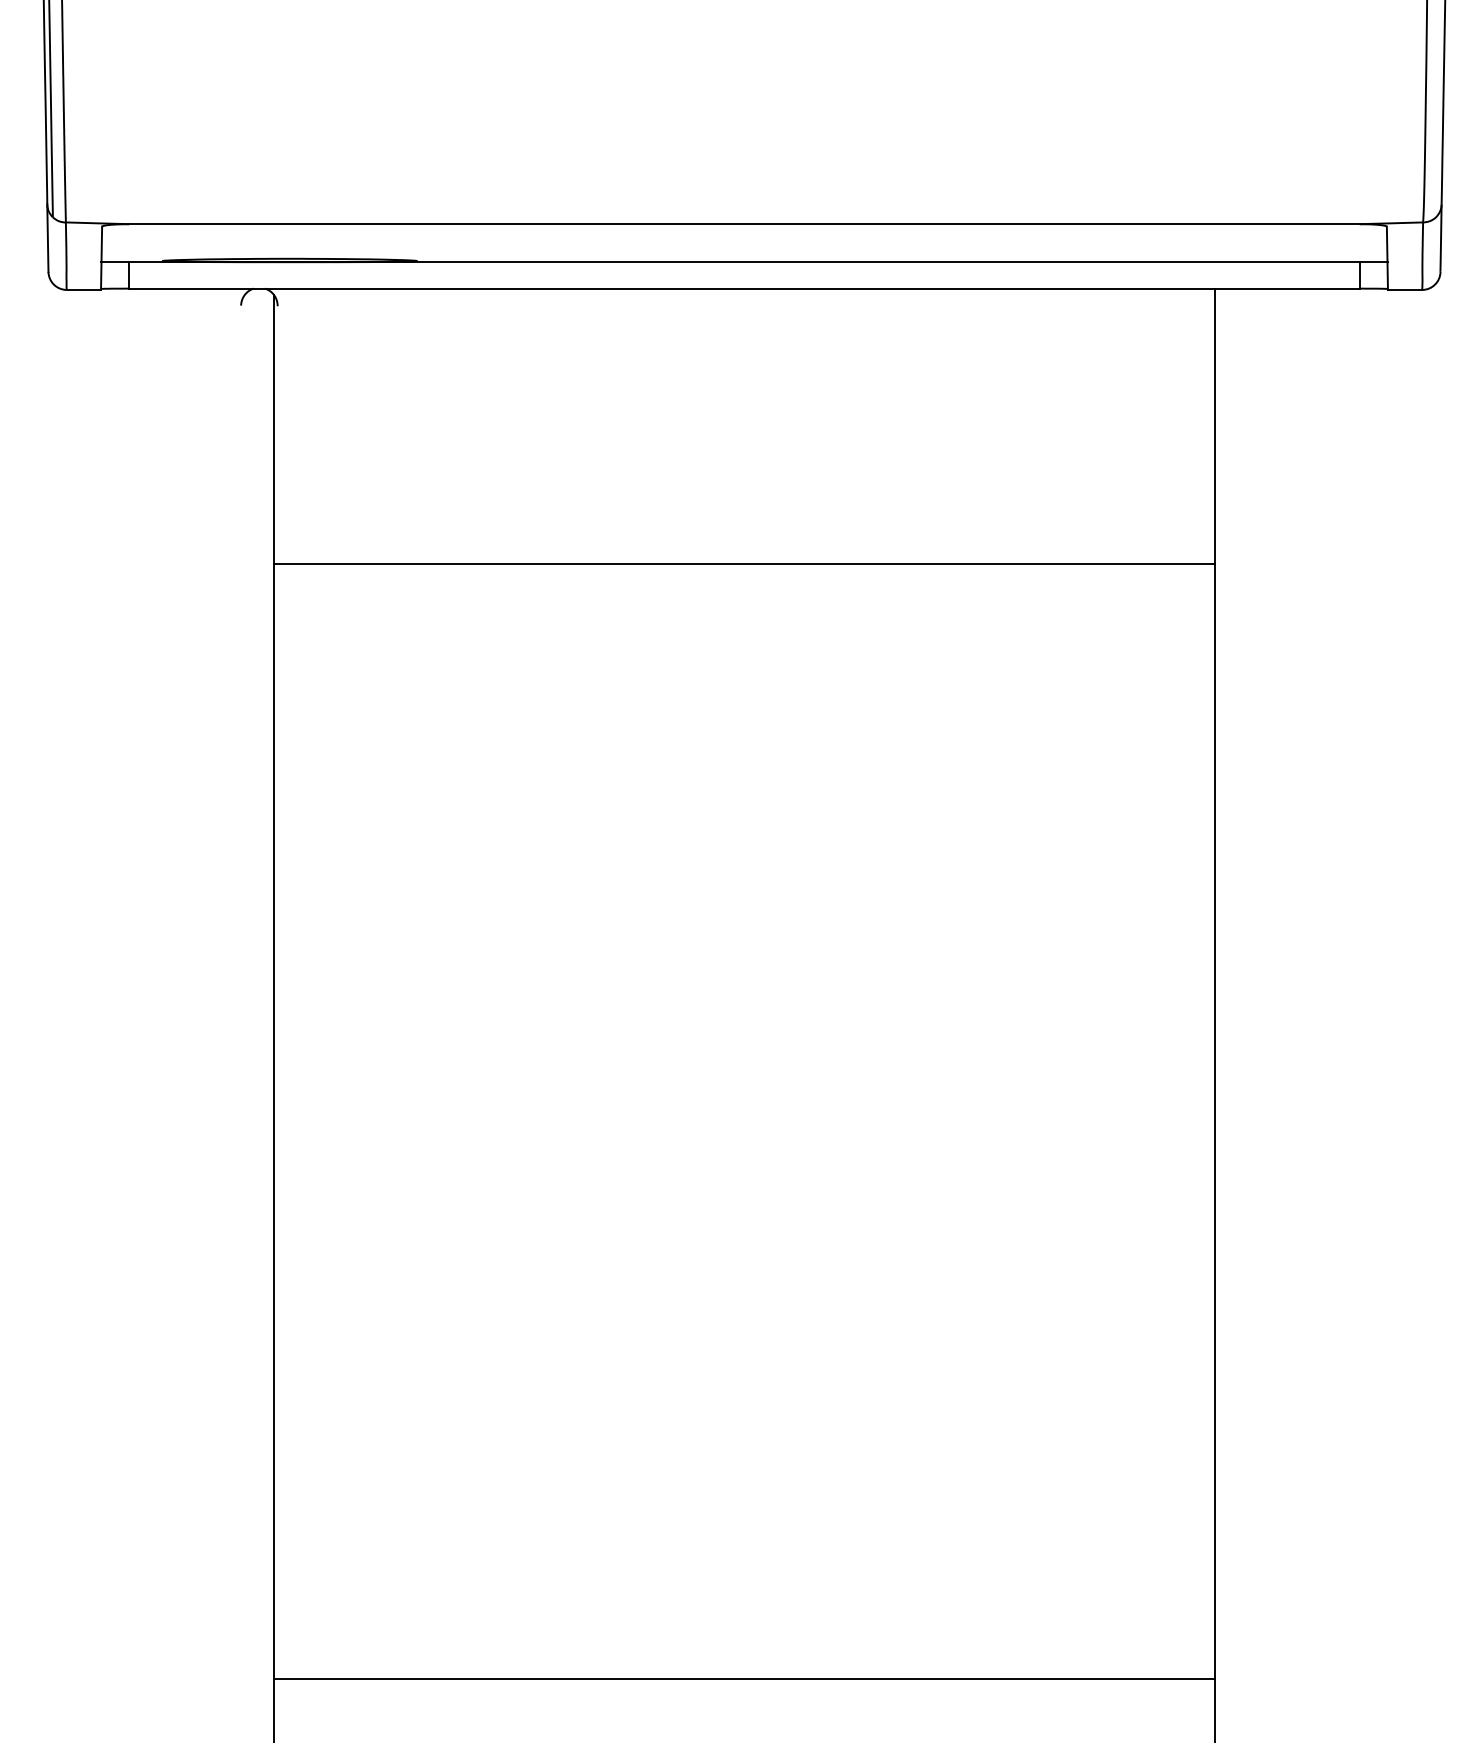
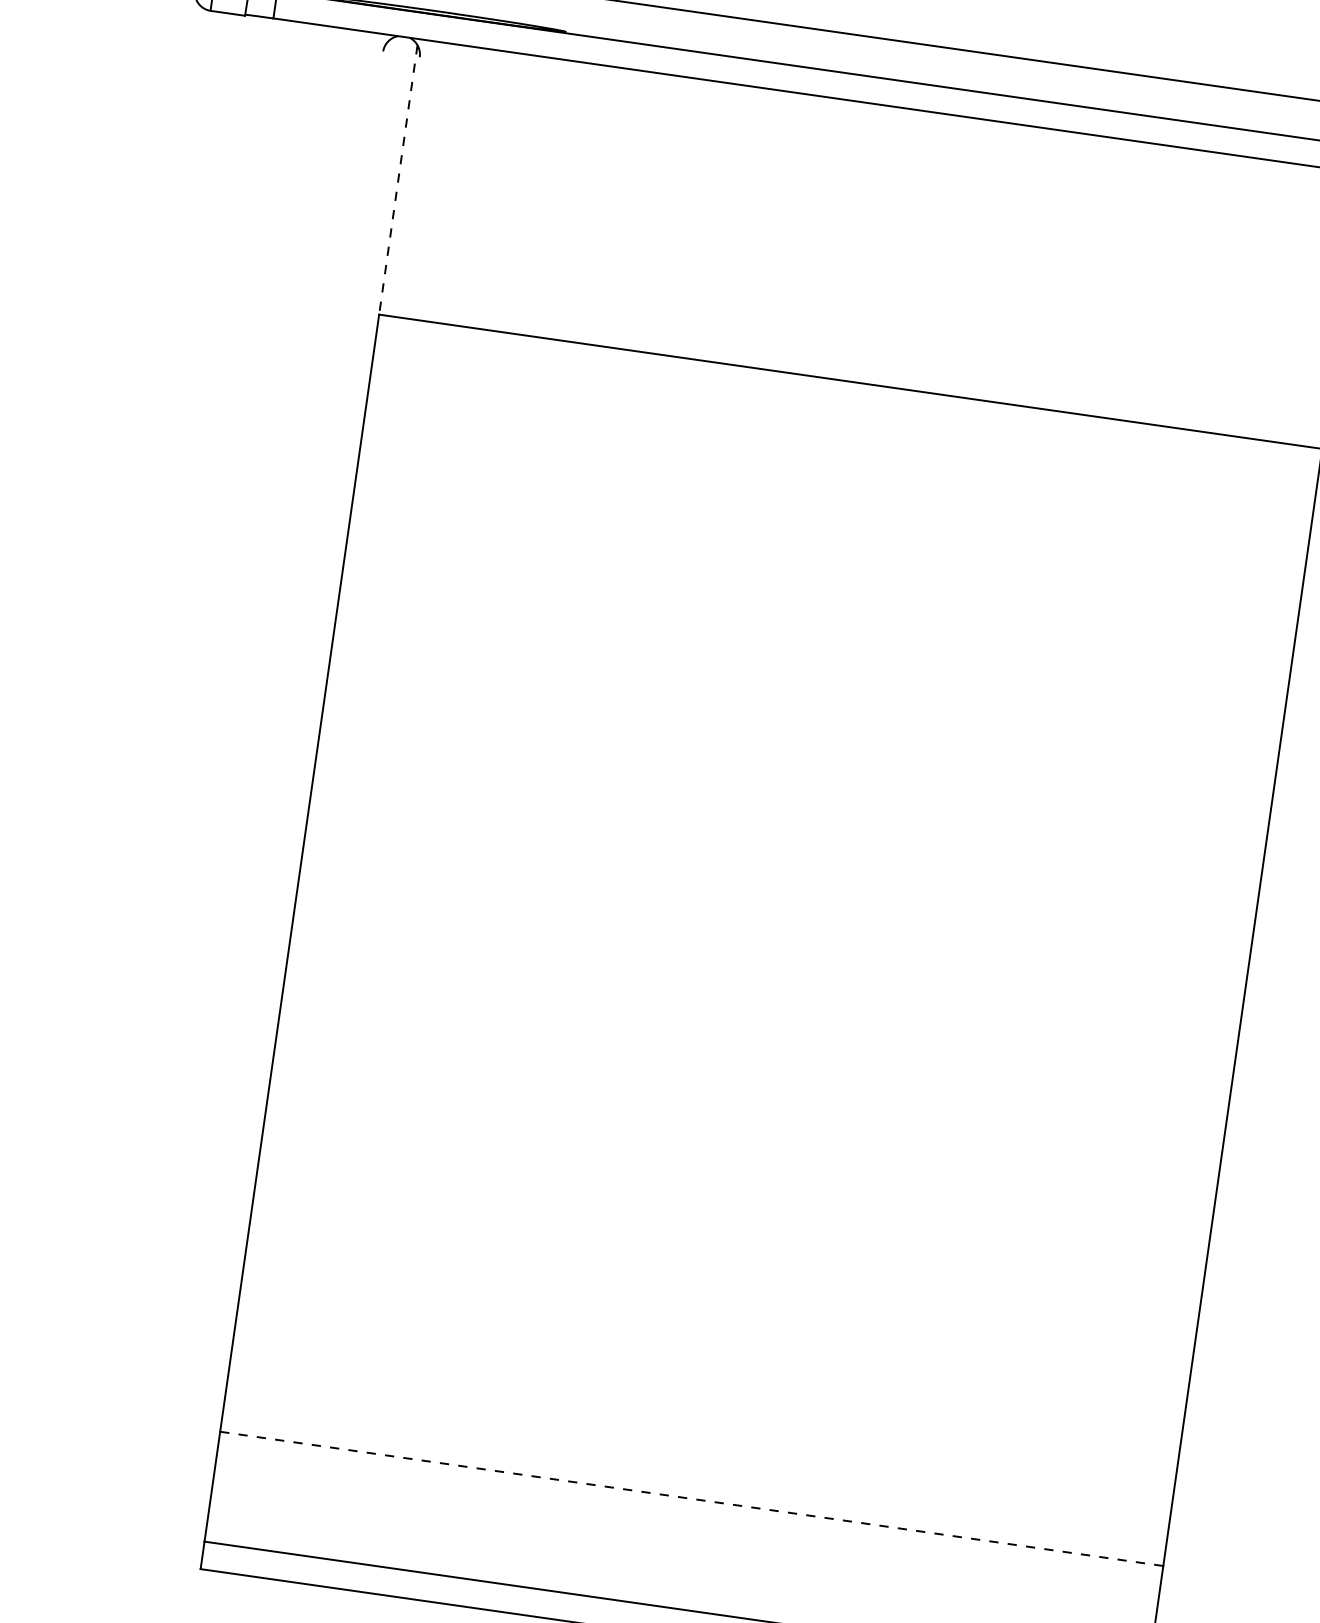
line: (273, 429) -> (397, 180), solid -> dashed
line: (744, 1678) -> (691, 1498), solid -> dashed

